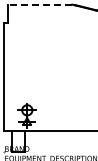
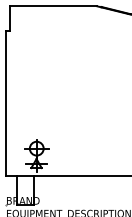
line: (39, 4) -> (53, 6), dashed -> solid

